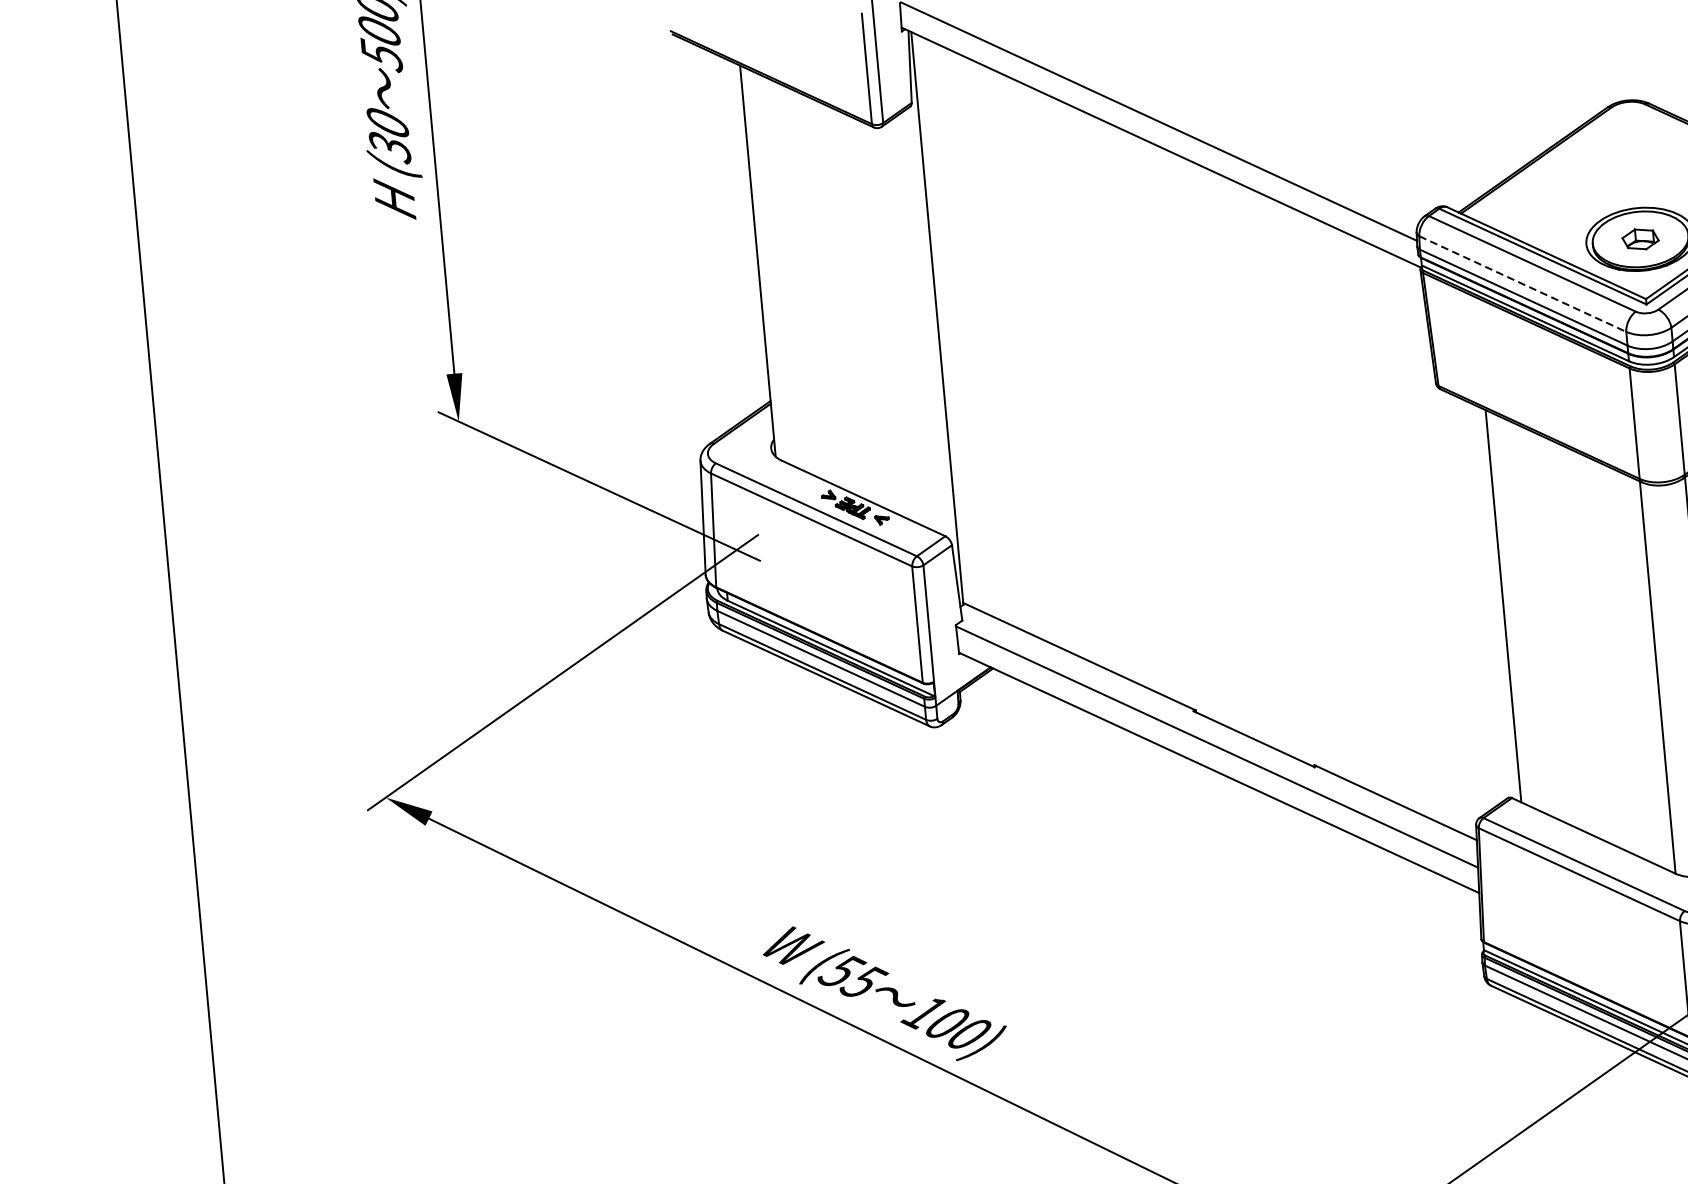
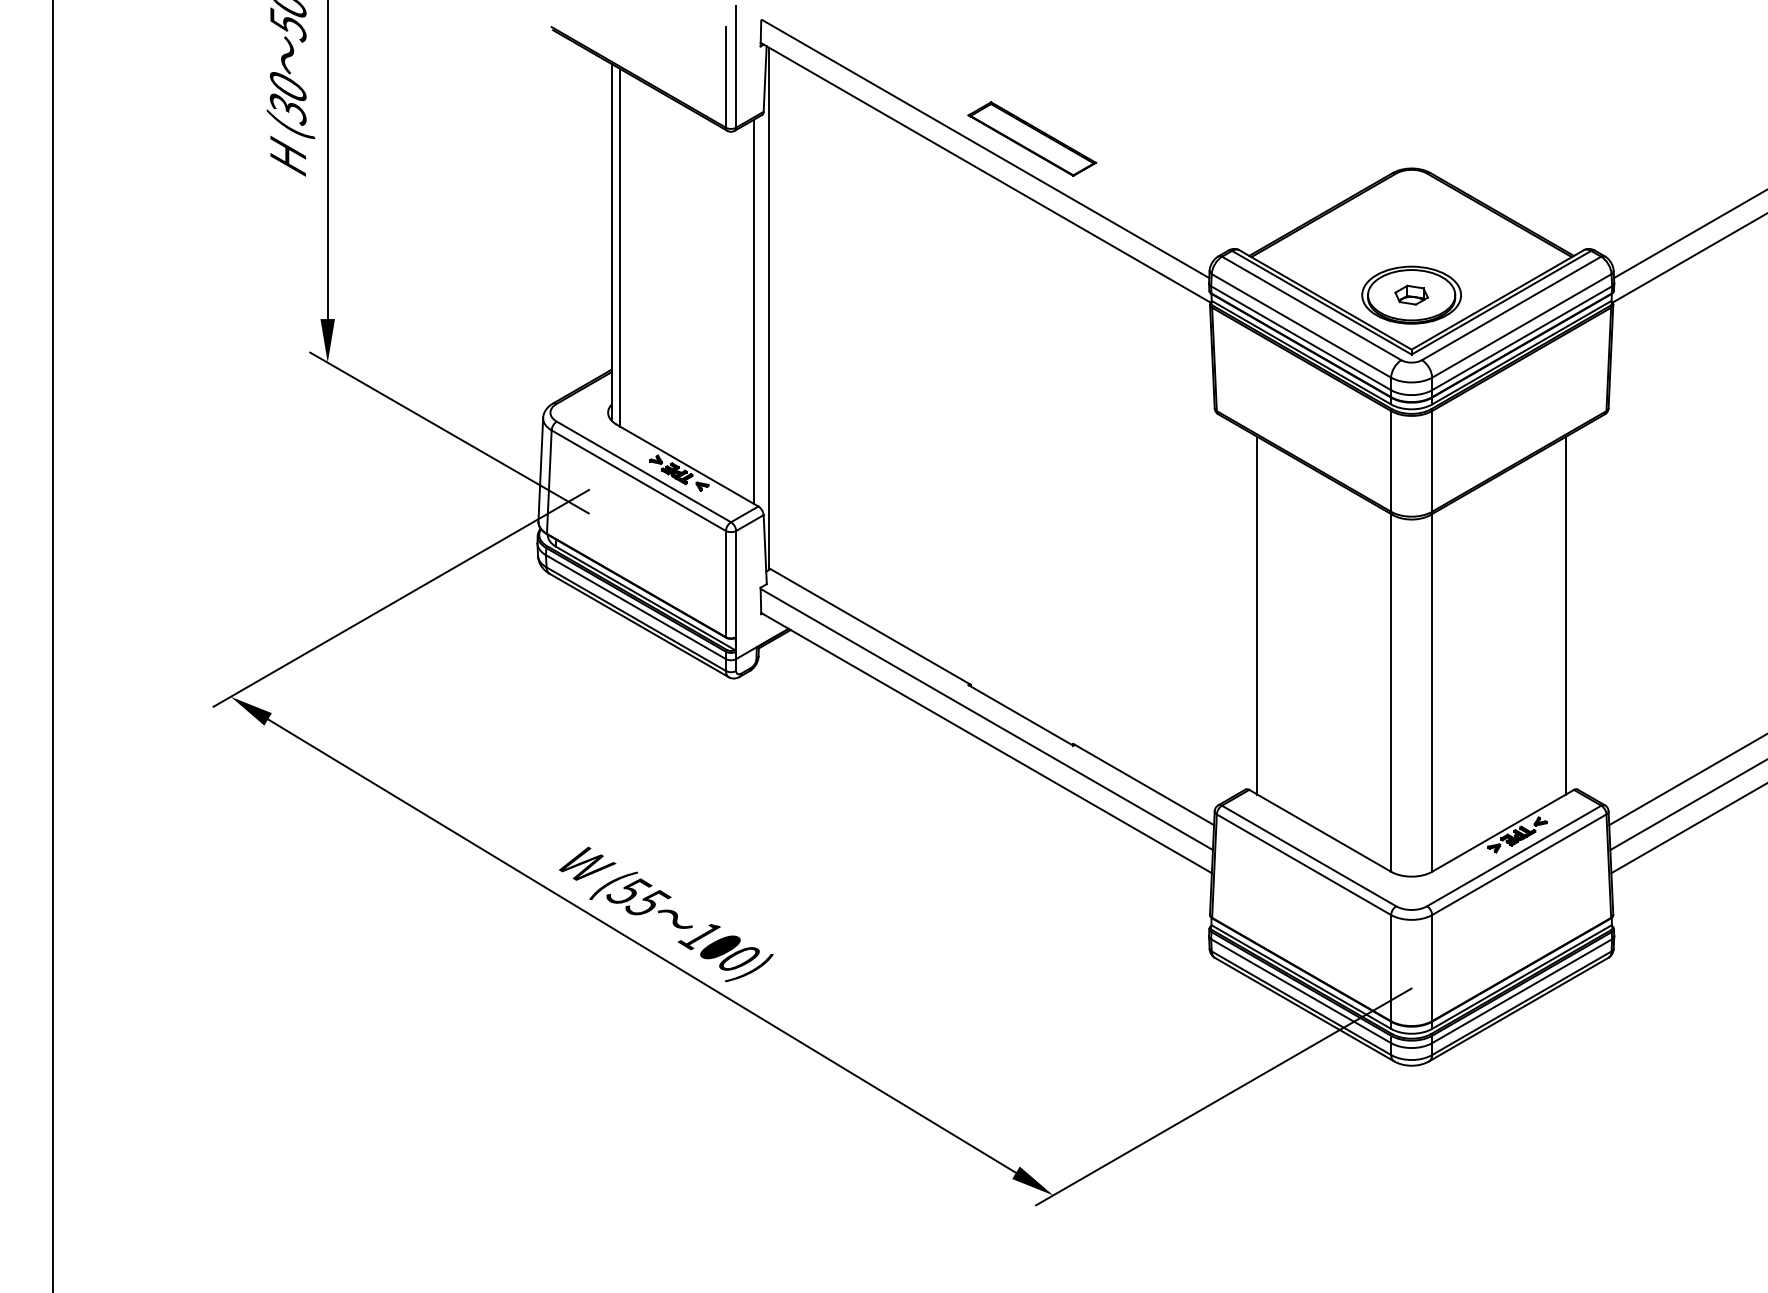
part: (1209, 105) -> (1032, 138), added
line: (768, 266) -> (620, 247), added
line: (1522, 283) -> (1301, 325), dashed -> solid
line: (920, 322) -> (753, 311), added

